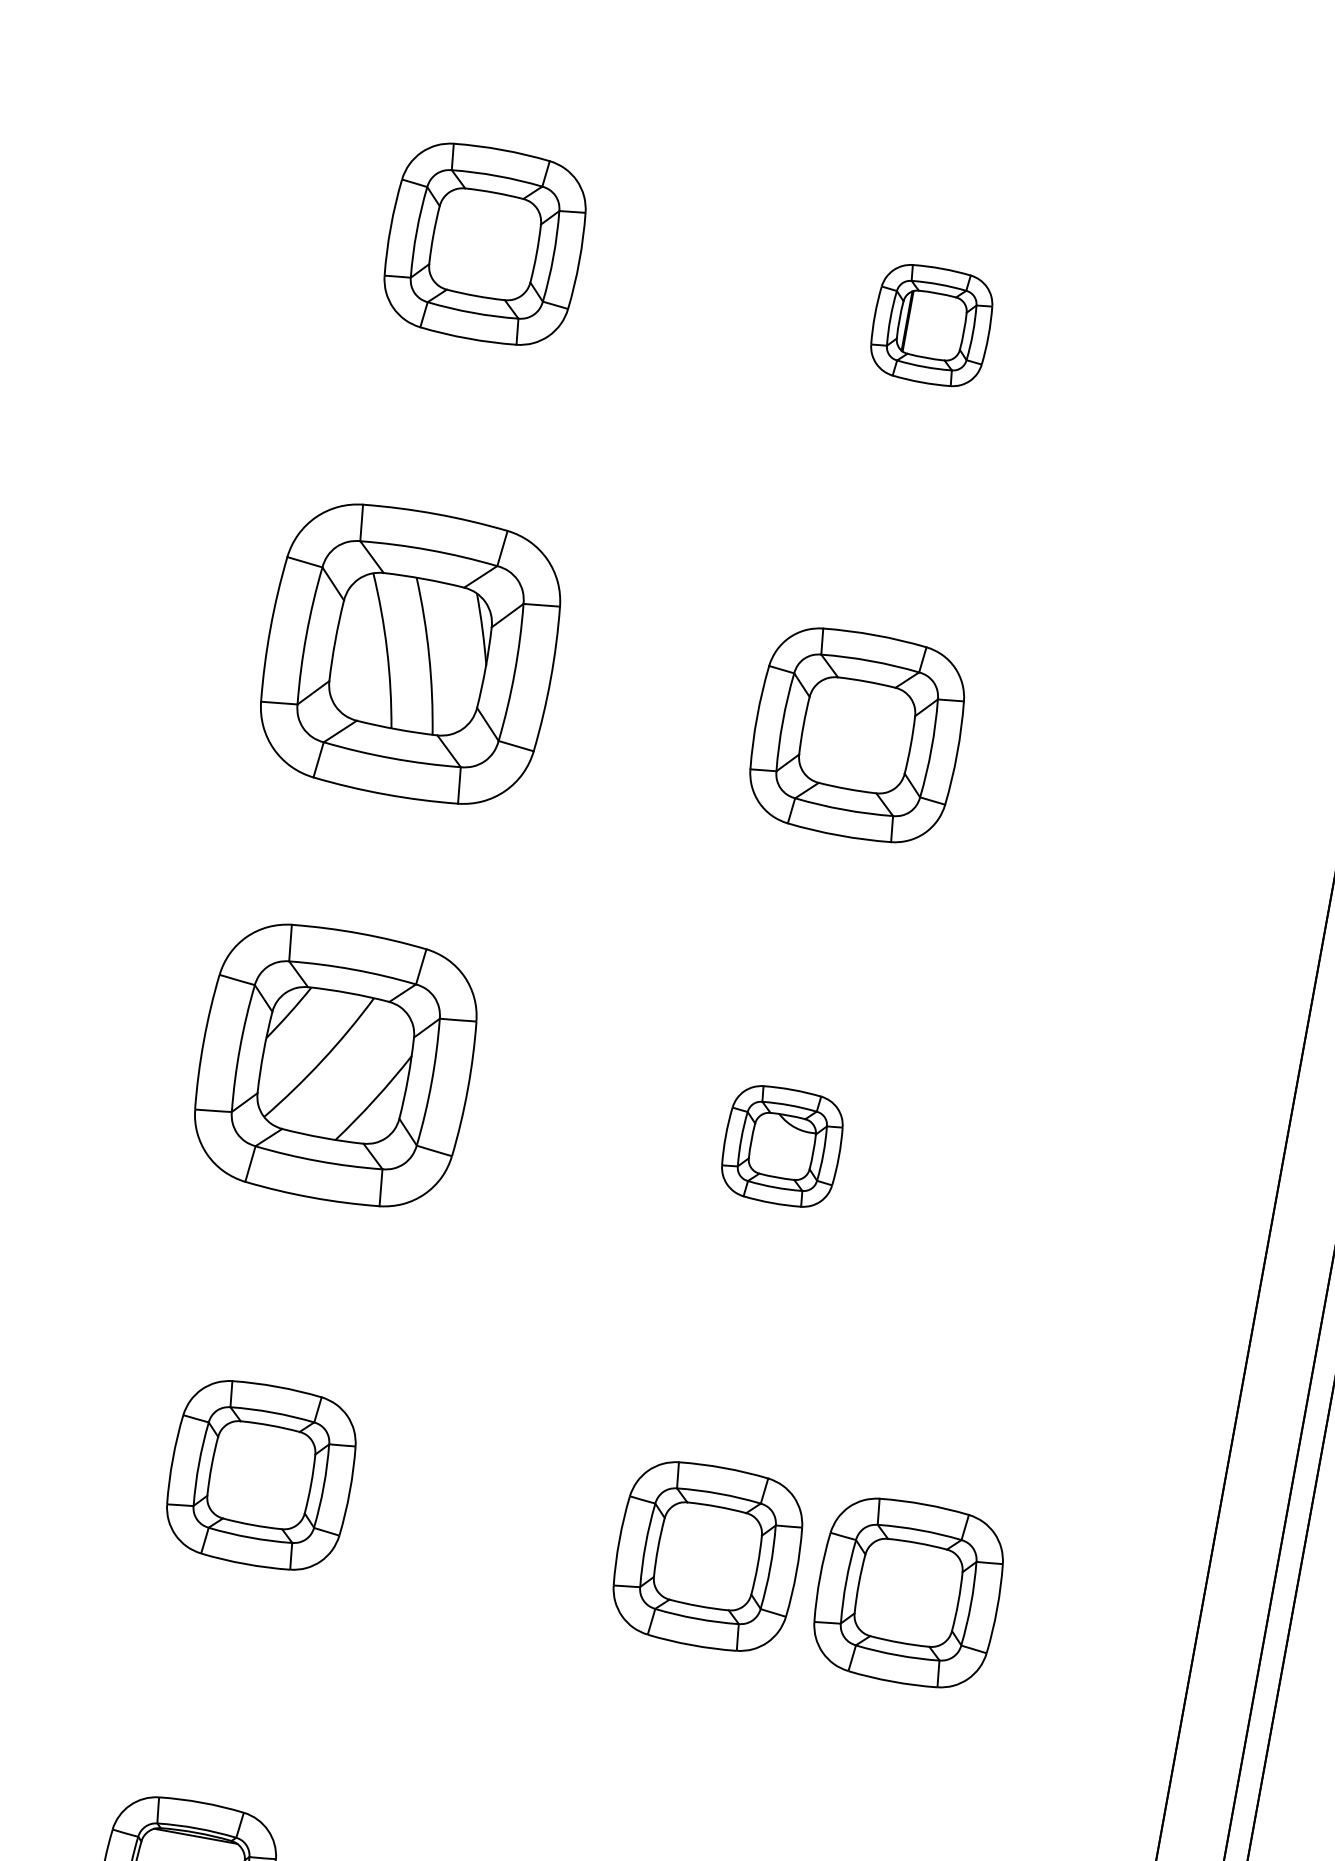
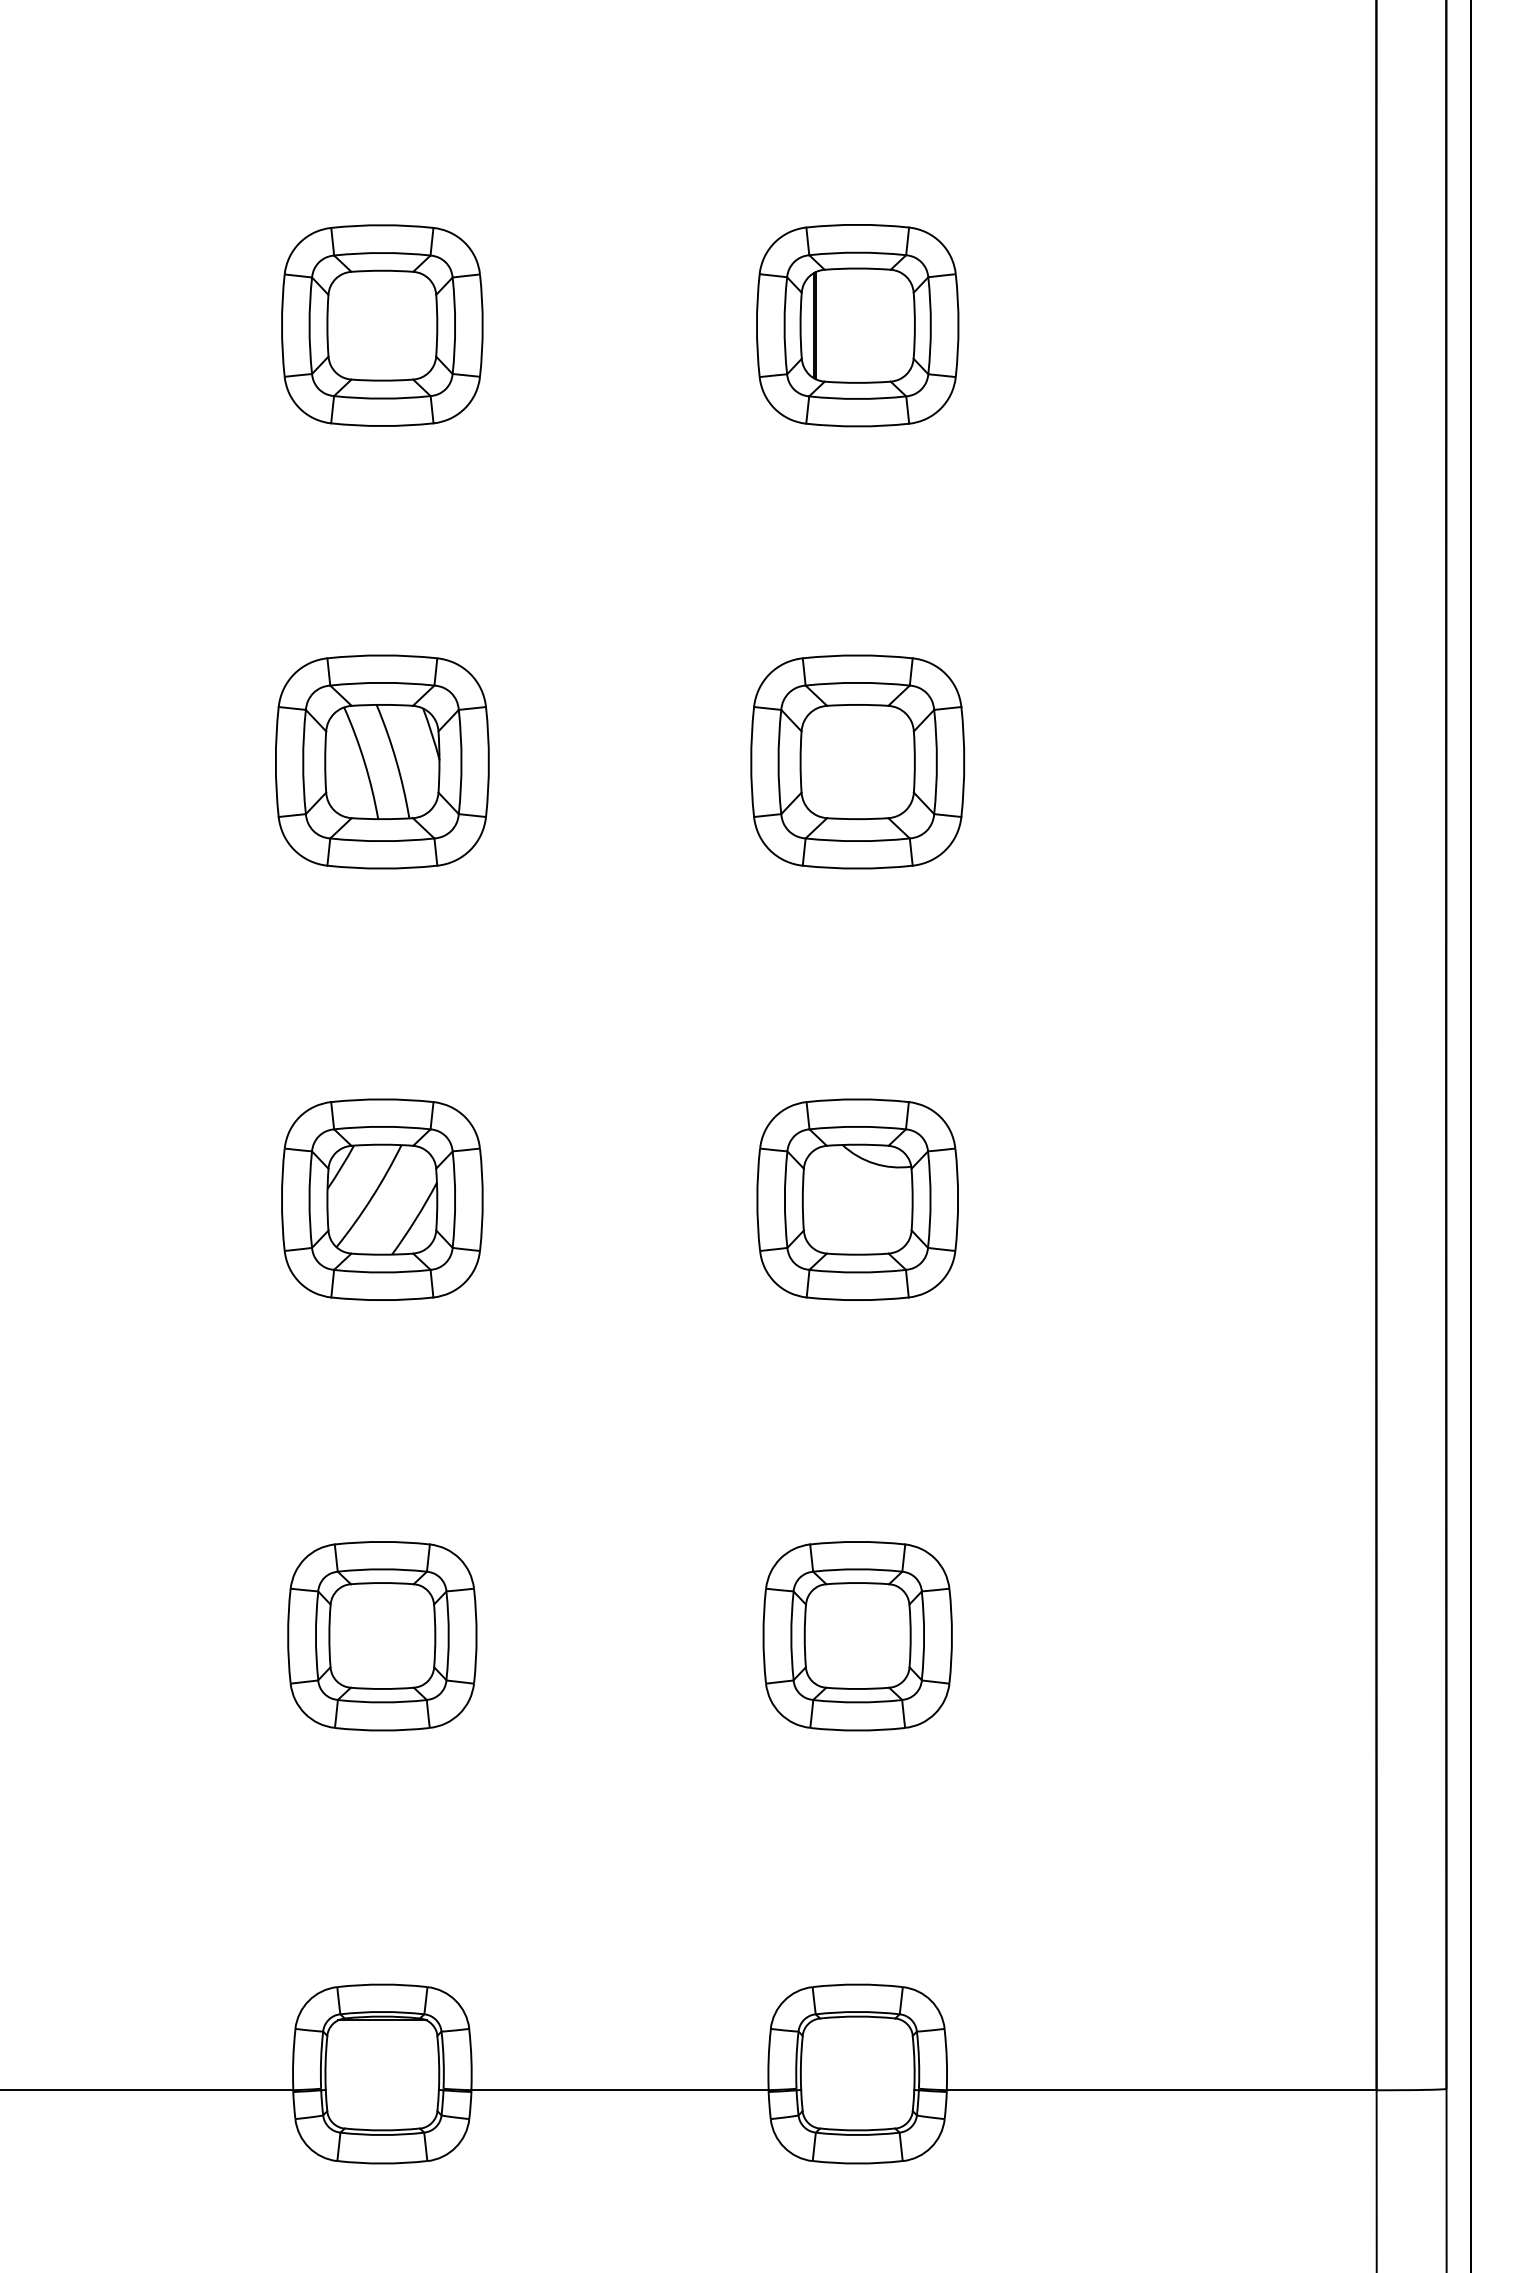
part: (931, 325) -> (857, 325), size x1.67
part: (410, 653) -> (382, 761), size x0.71
part: (336, 1065) -> (382, 1199), size x0.71
part: (782, 1146) -> (857, 1199), size x1.67
part: (908, 1593) -> (1071, 1636), removed

